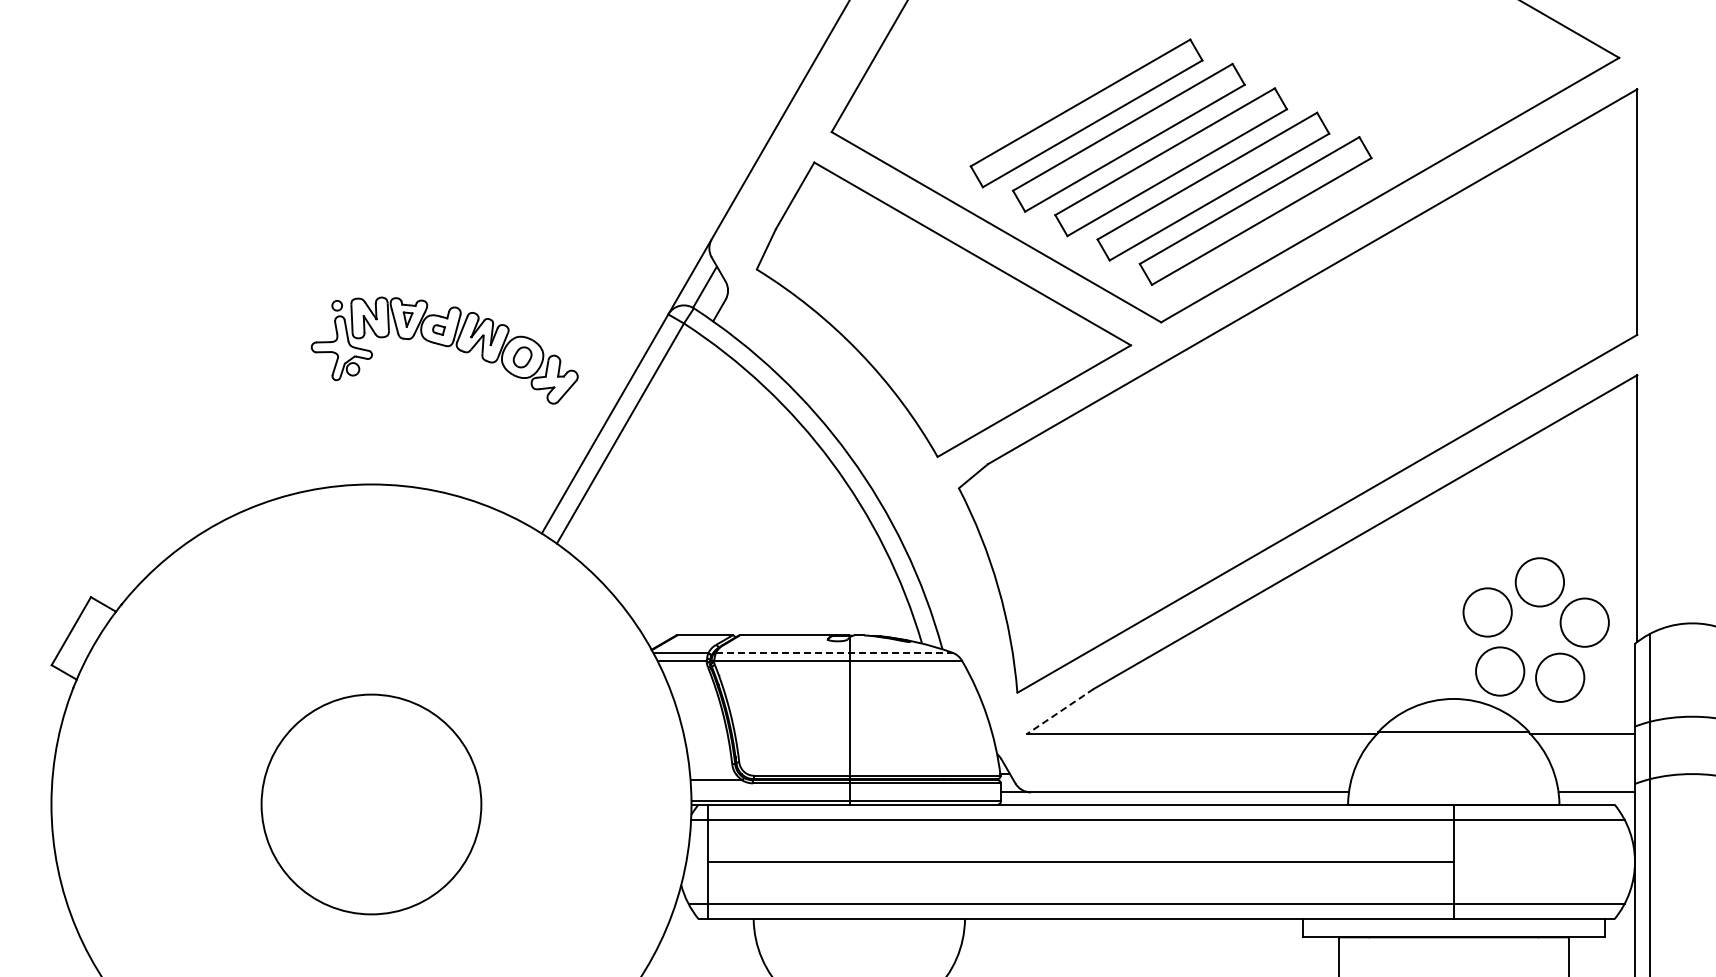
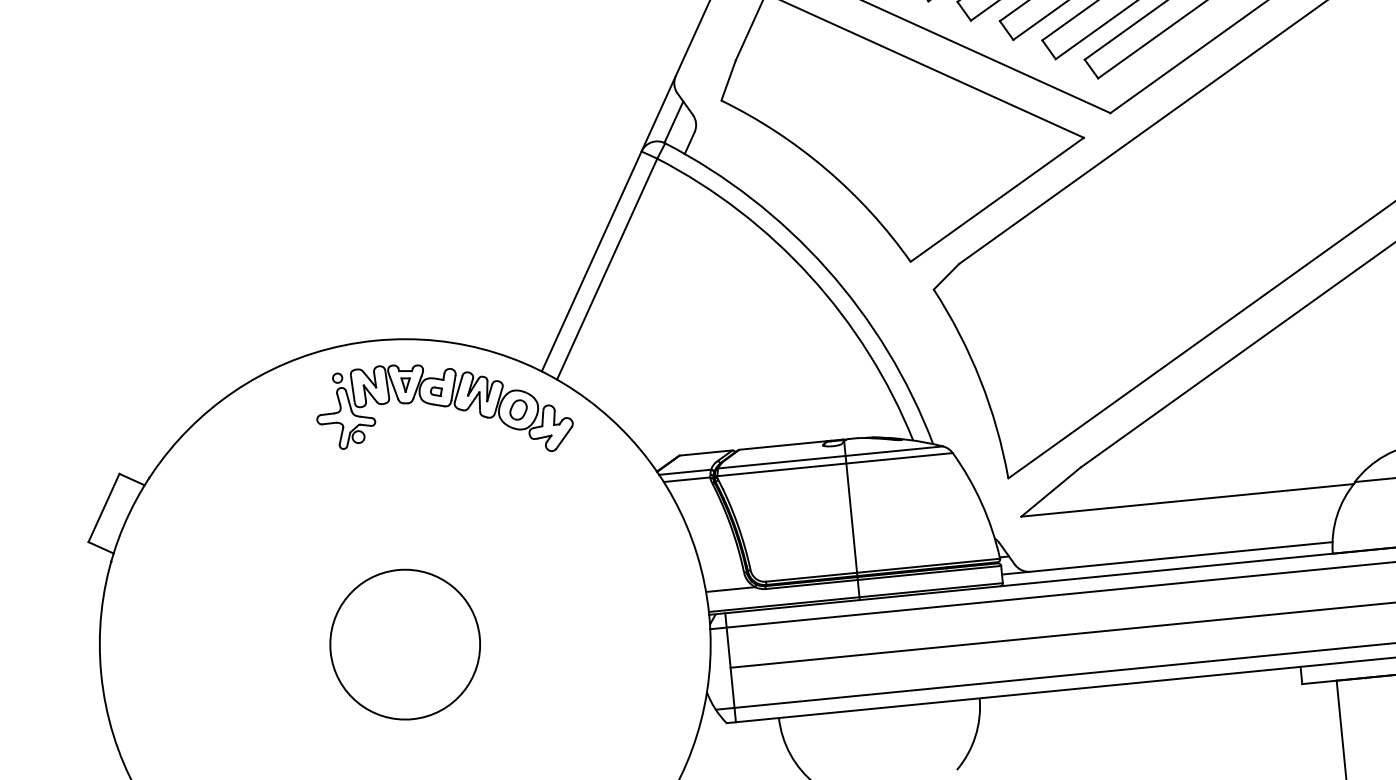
part: (444, 350) -> (443, 410), moved
line: (834, 652) -> (830, 457), dashed -> solid
line: (1060, 711) -> (1051, 492), dashed -> solid
circle: (371, 804) -> (405, 644), size x0.71

